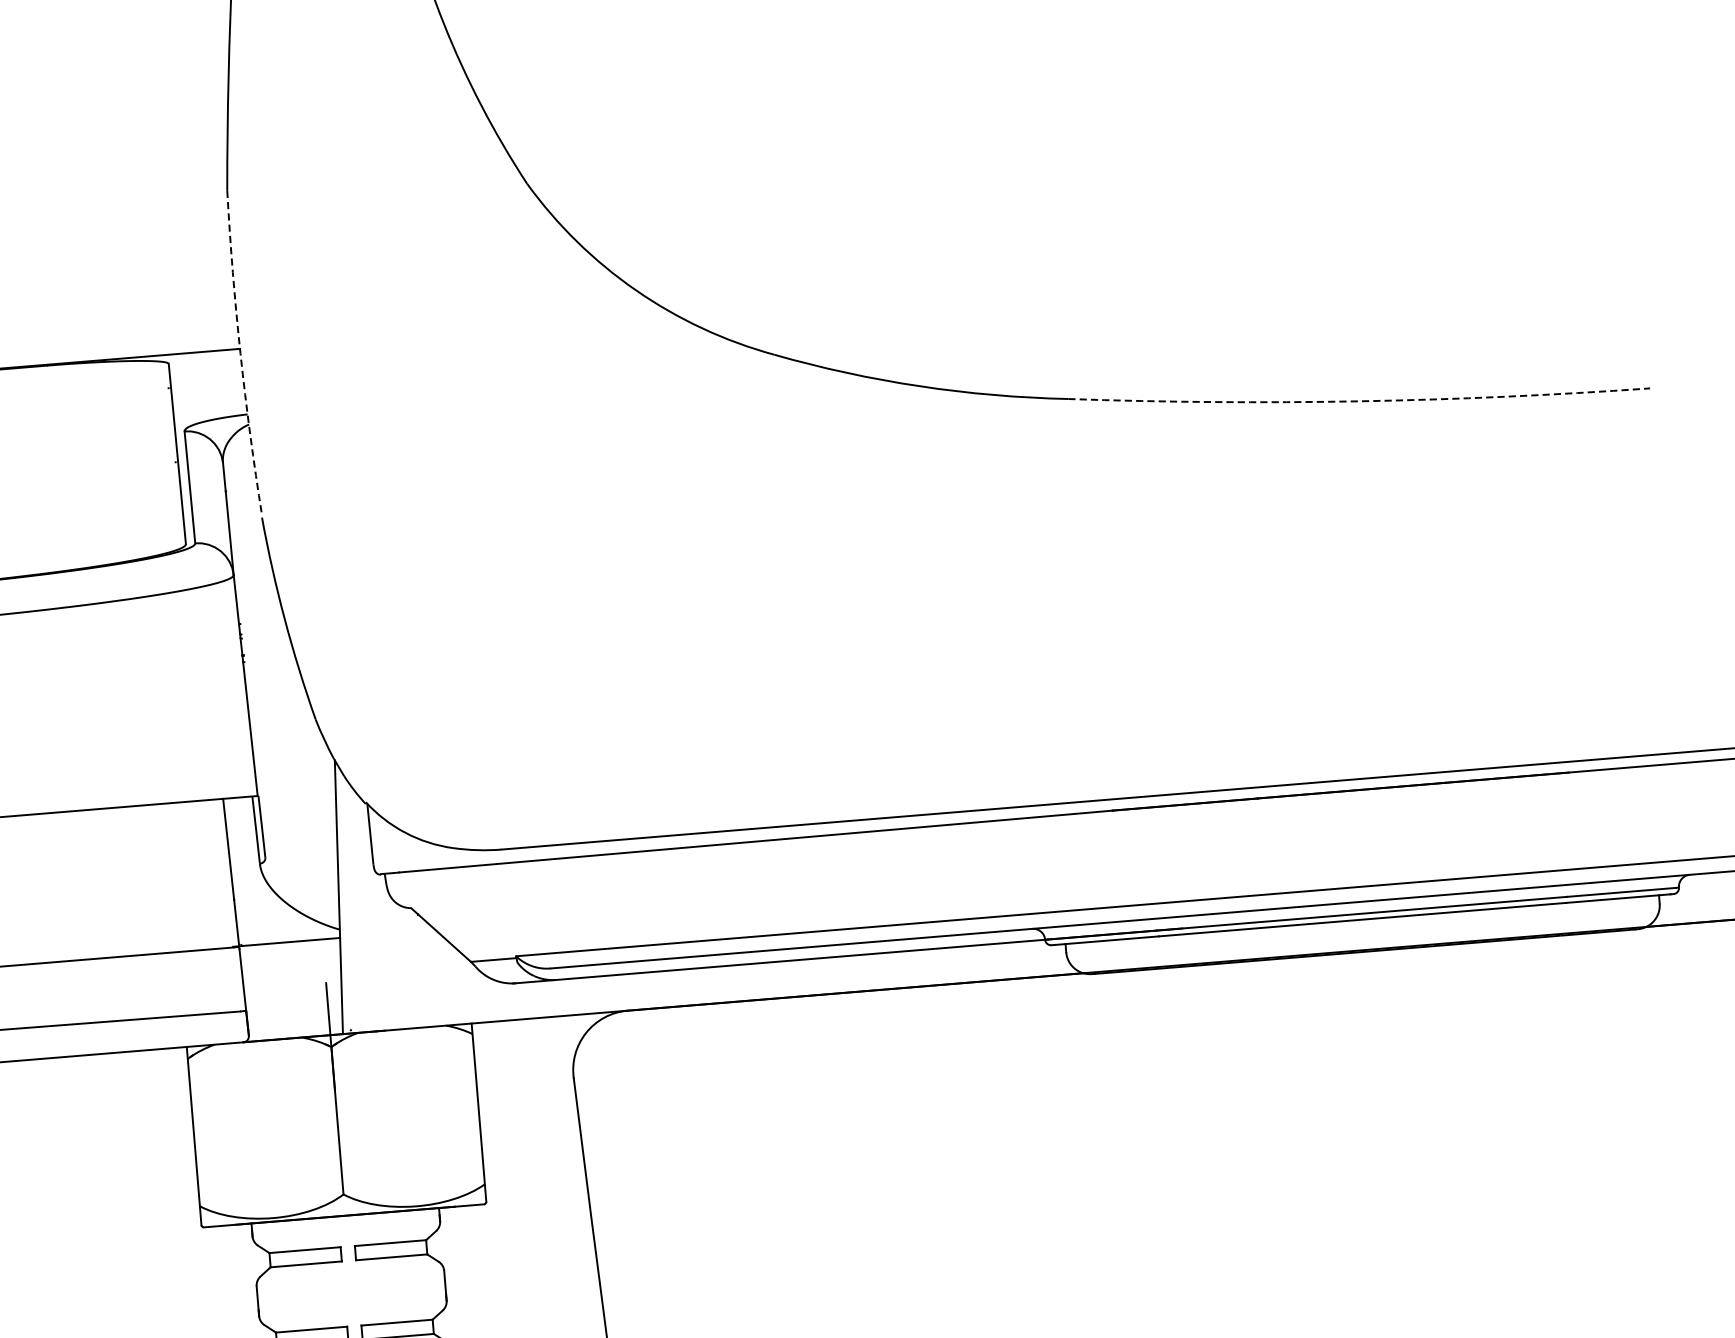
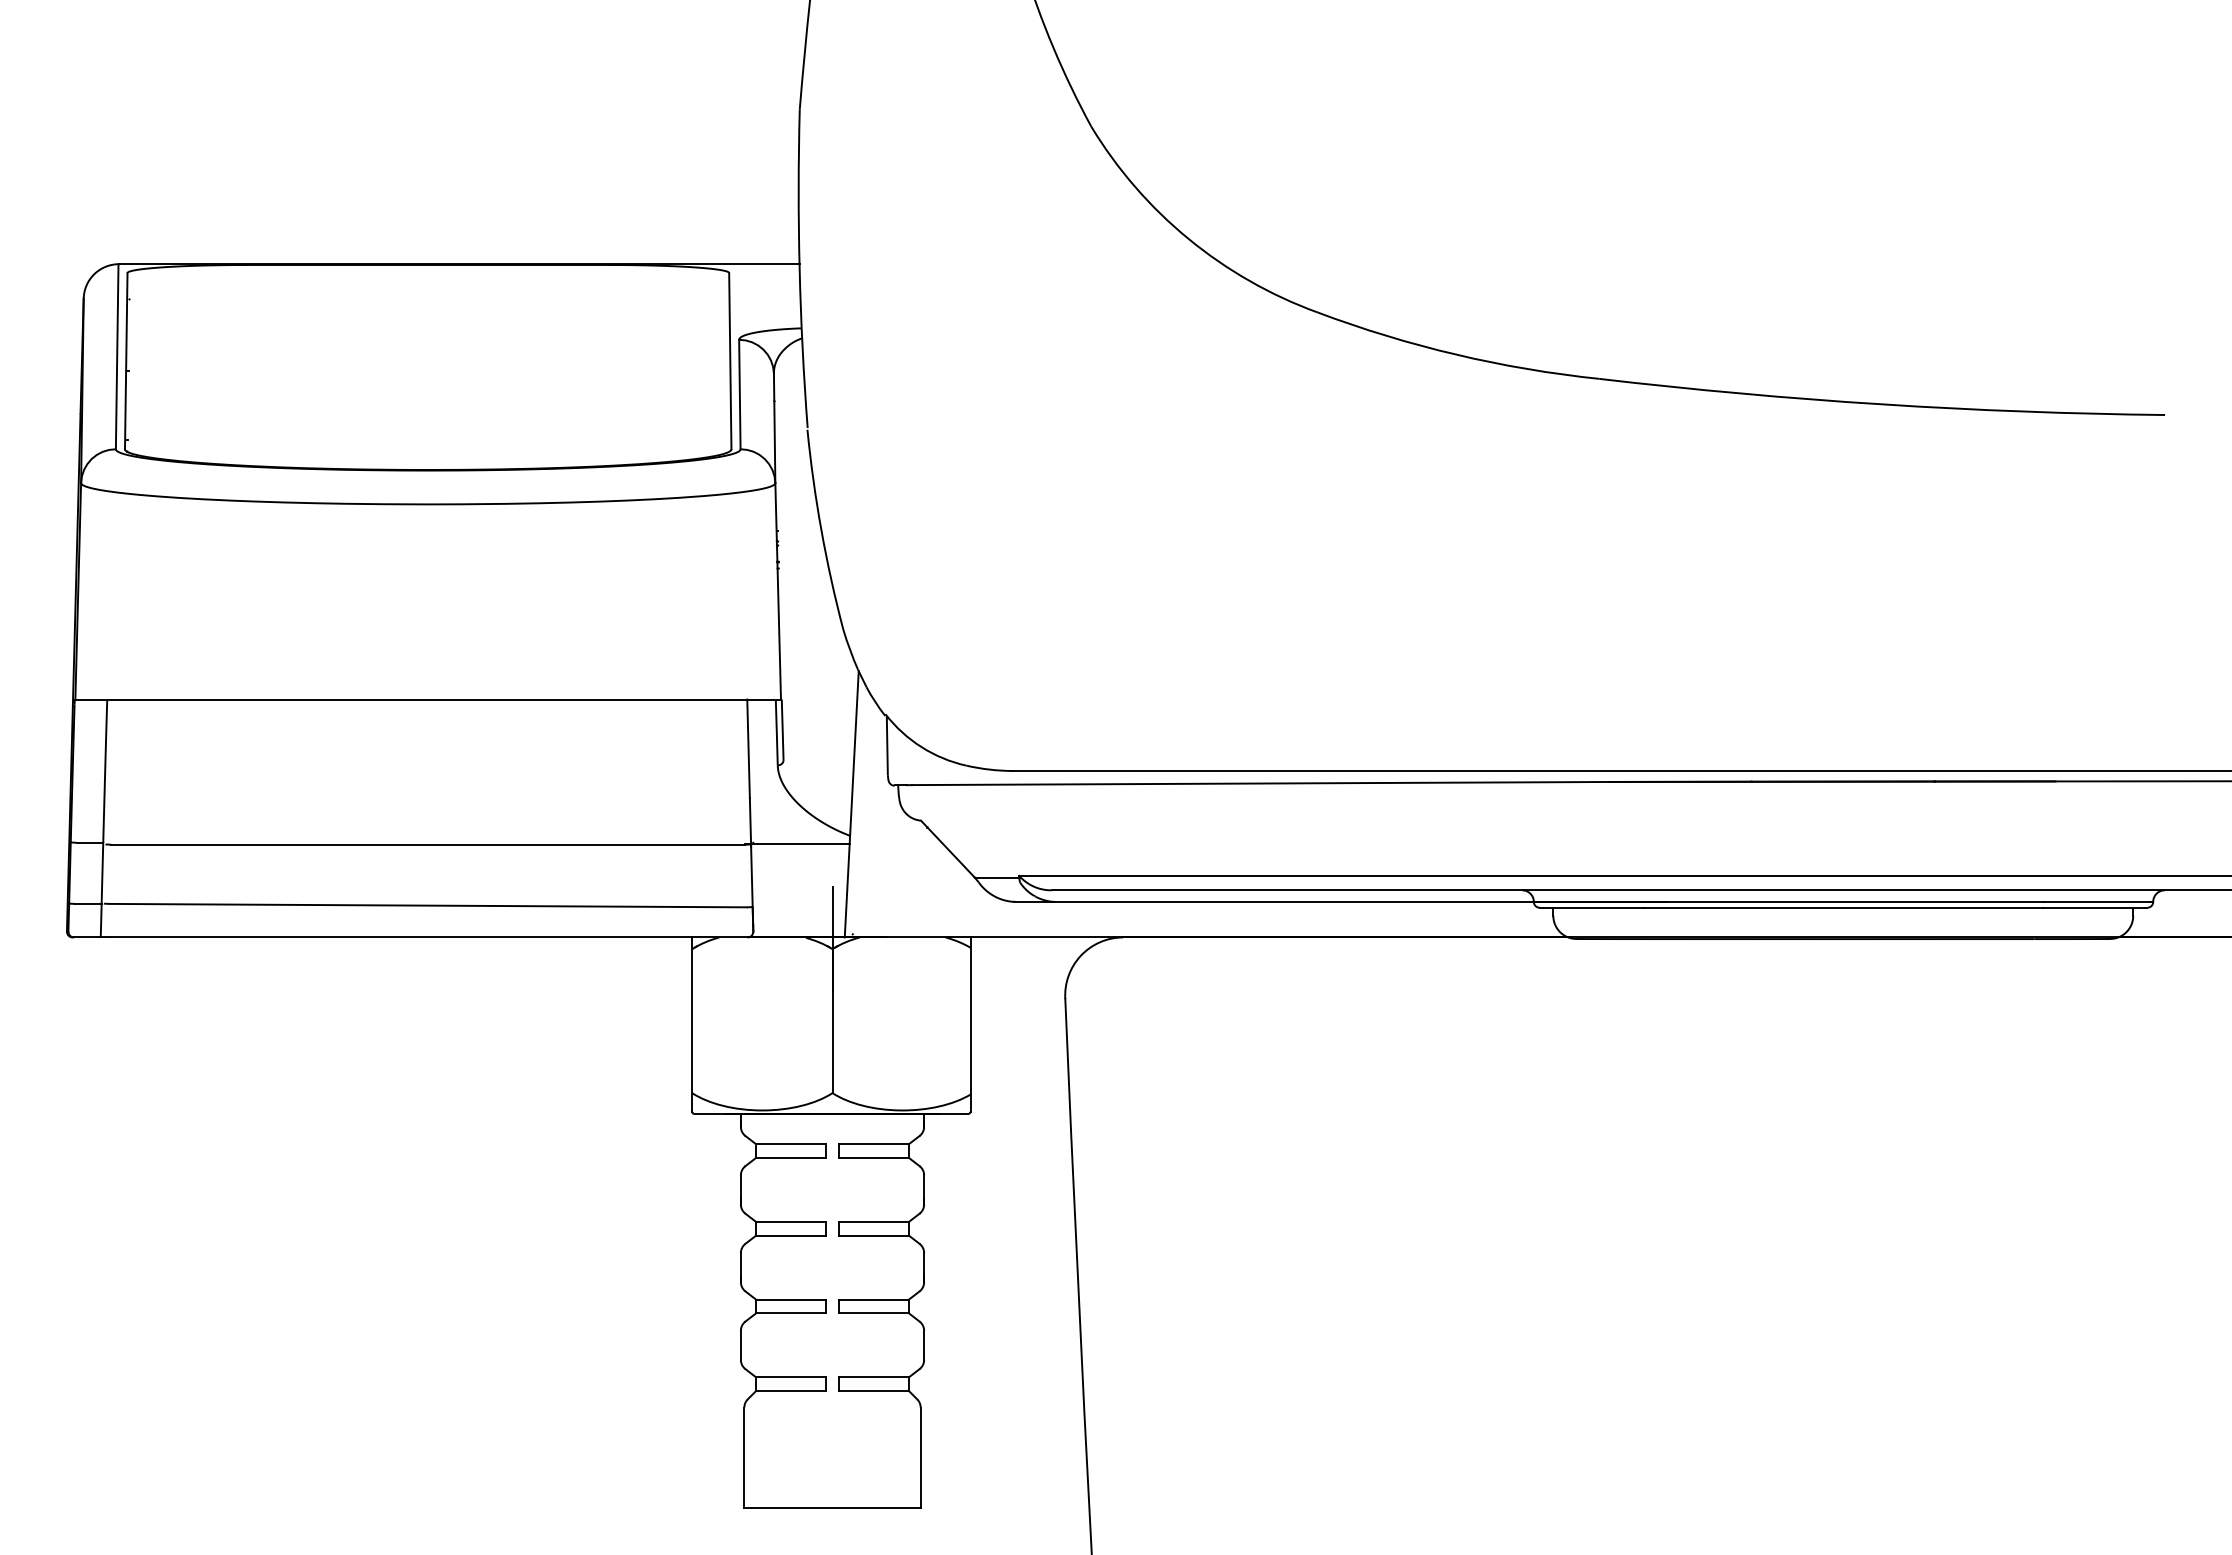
arc: (240, 353) -> (799, 268), dashed -> solid
arc: (1359, 401) -> (1881, 404), dashed -> solid

